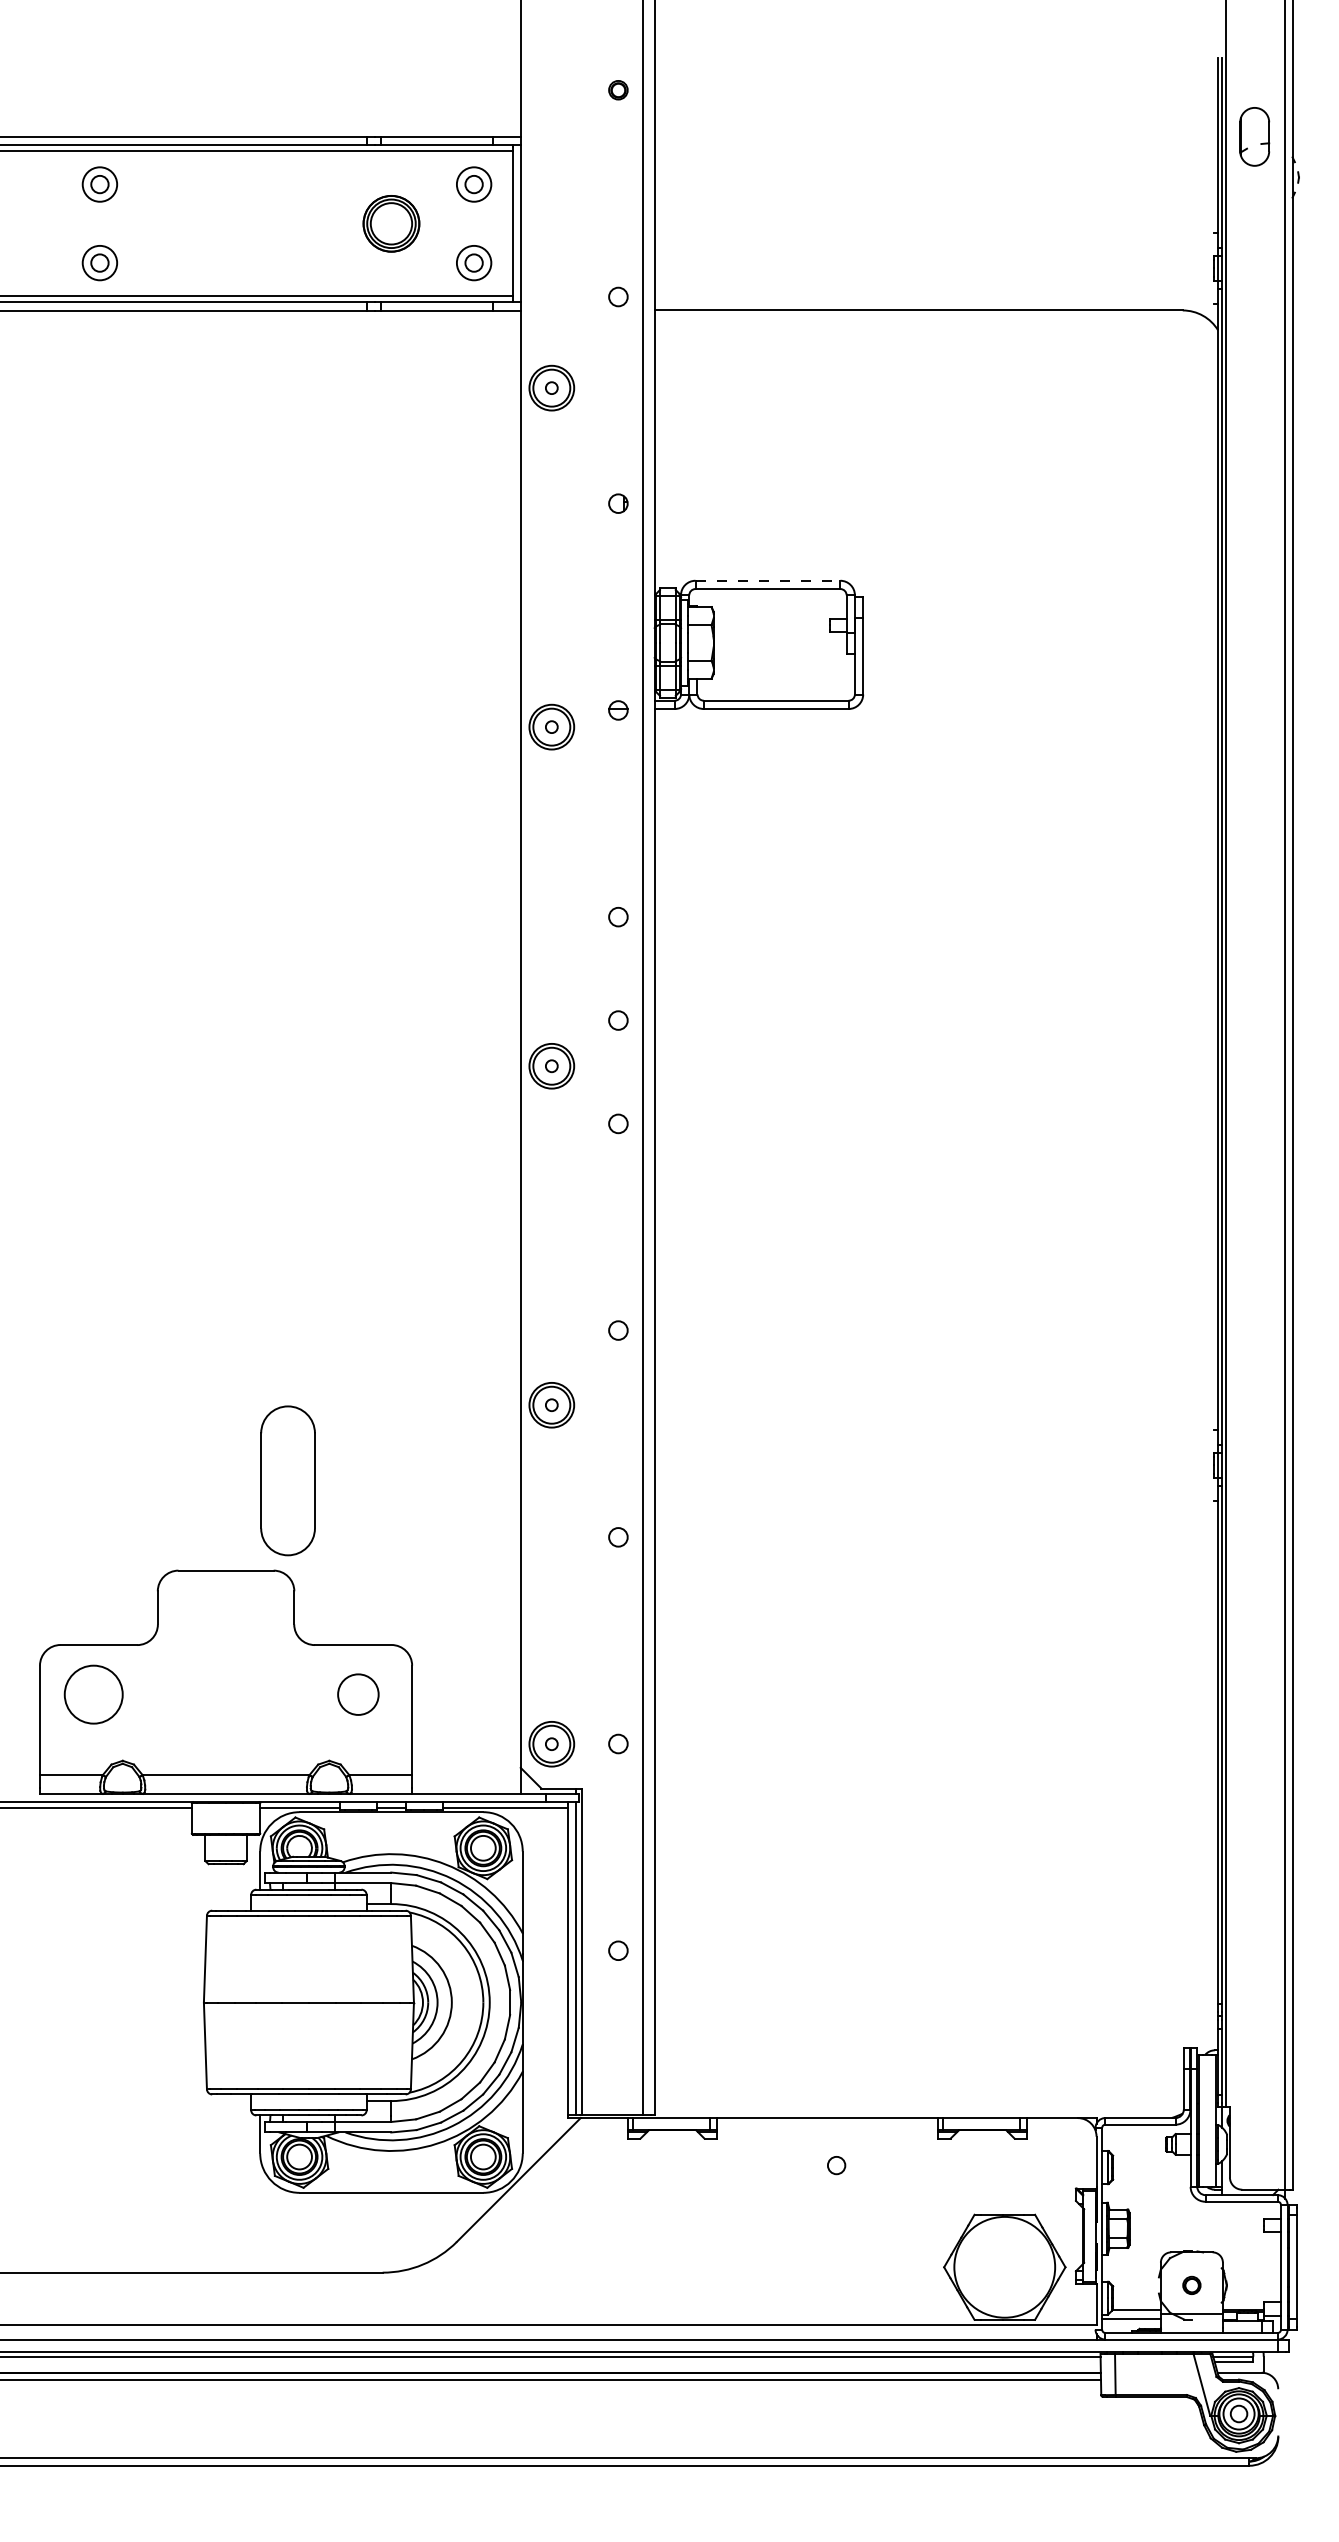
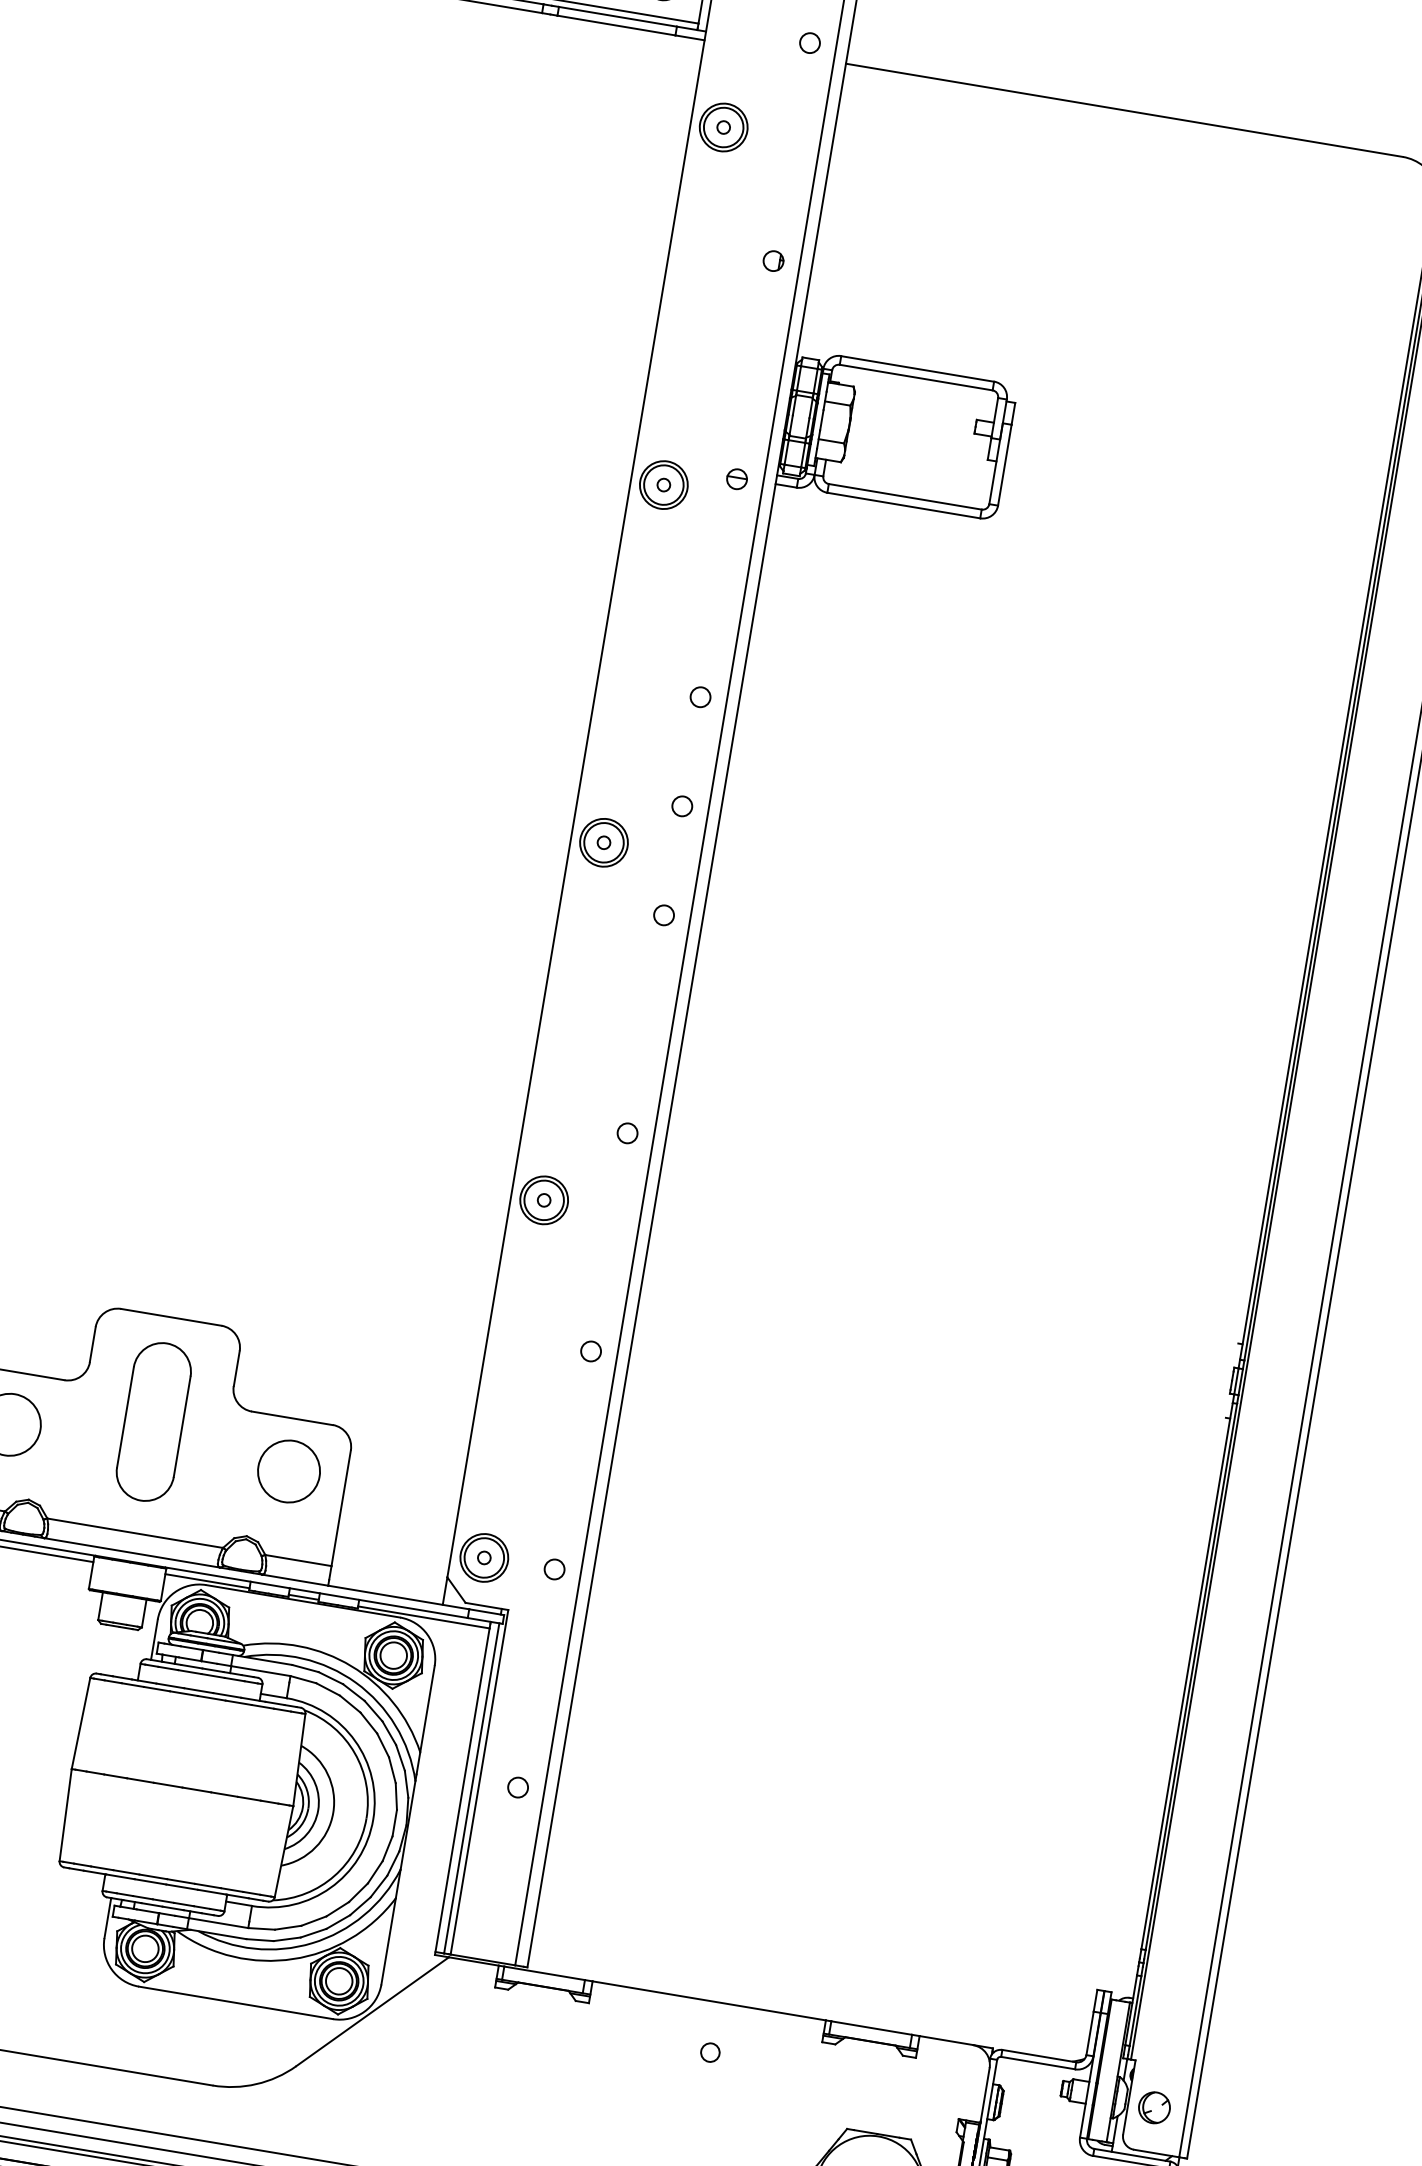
line: (768, 580) -> (918, 368), dashed -> solid
part: (287, 1480) -> (153, 1421), moved
circle: (358, 1694) -> (289, 1471), size x1.43
part: (1254, 2147) -> (1154, 2107), added

